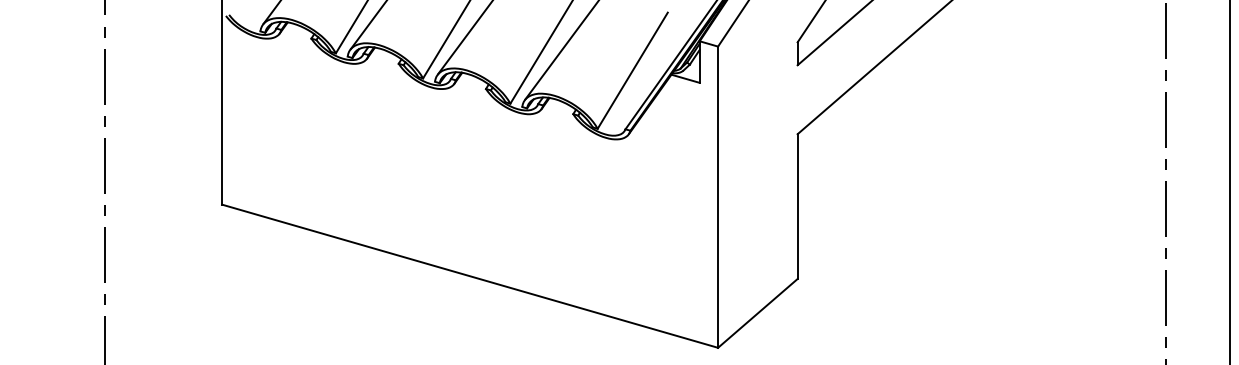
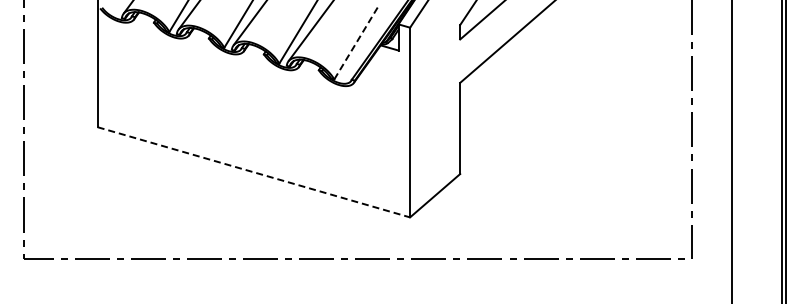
line: (632, 70) -> (356, 42), solid -> dashed
line: (469, 276) -> (253, 172), solid -> dashed

